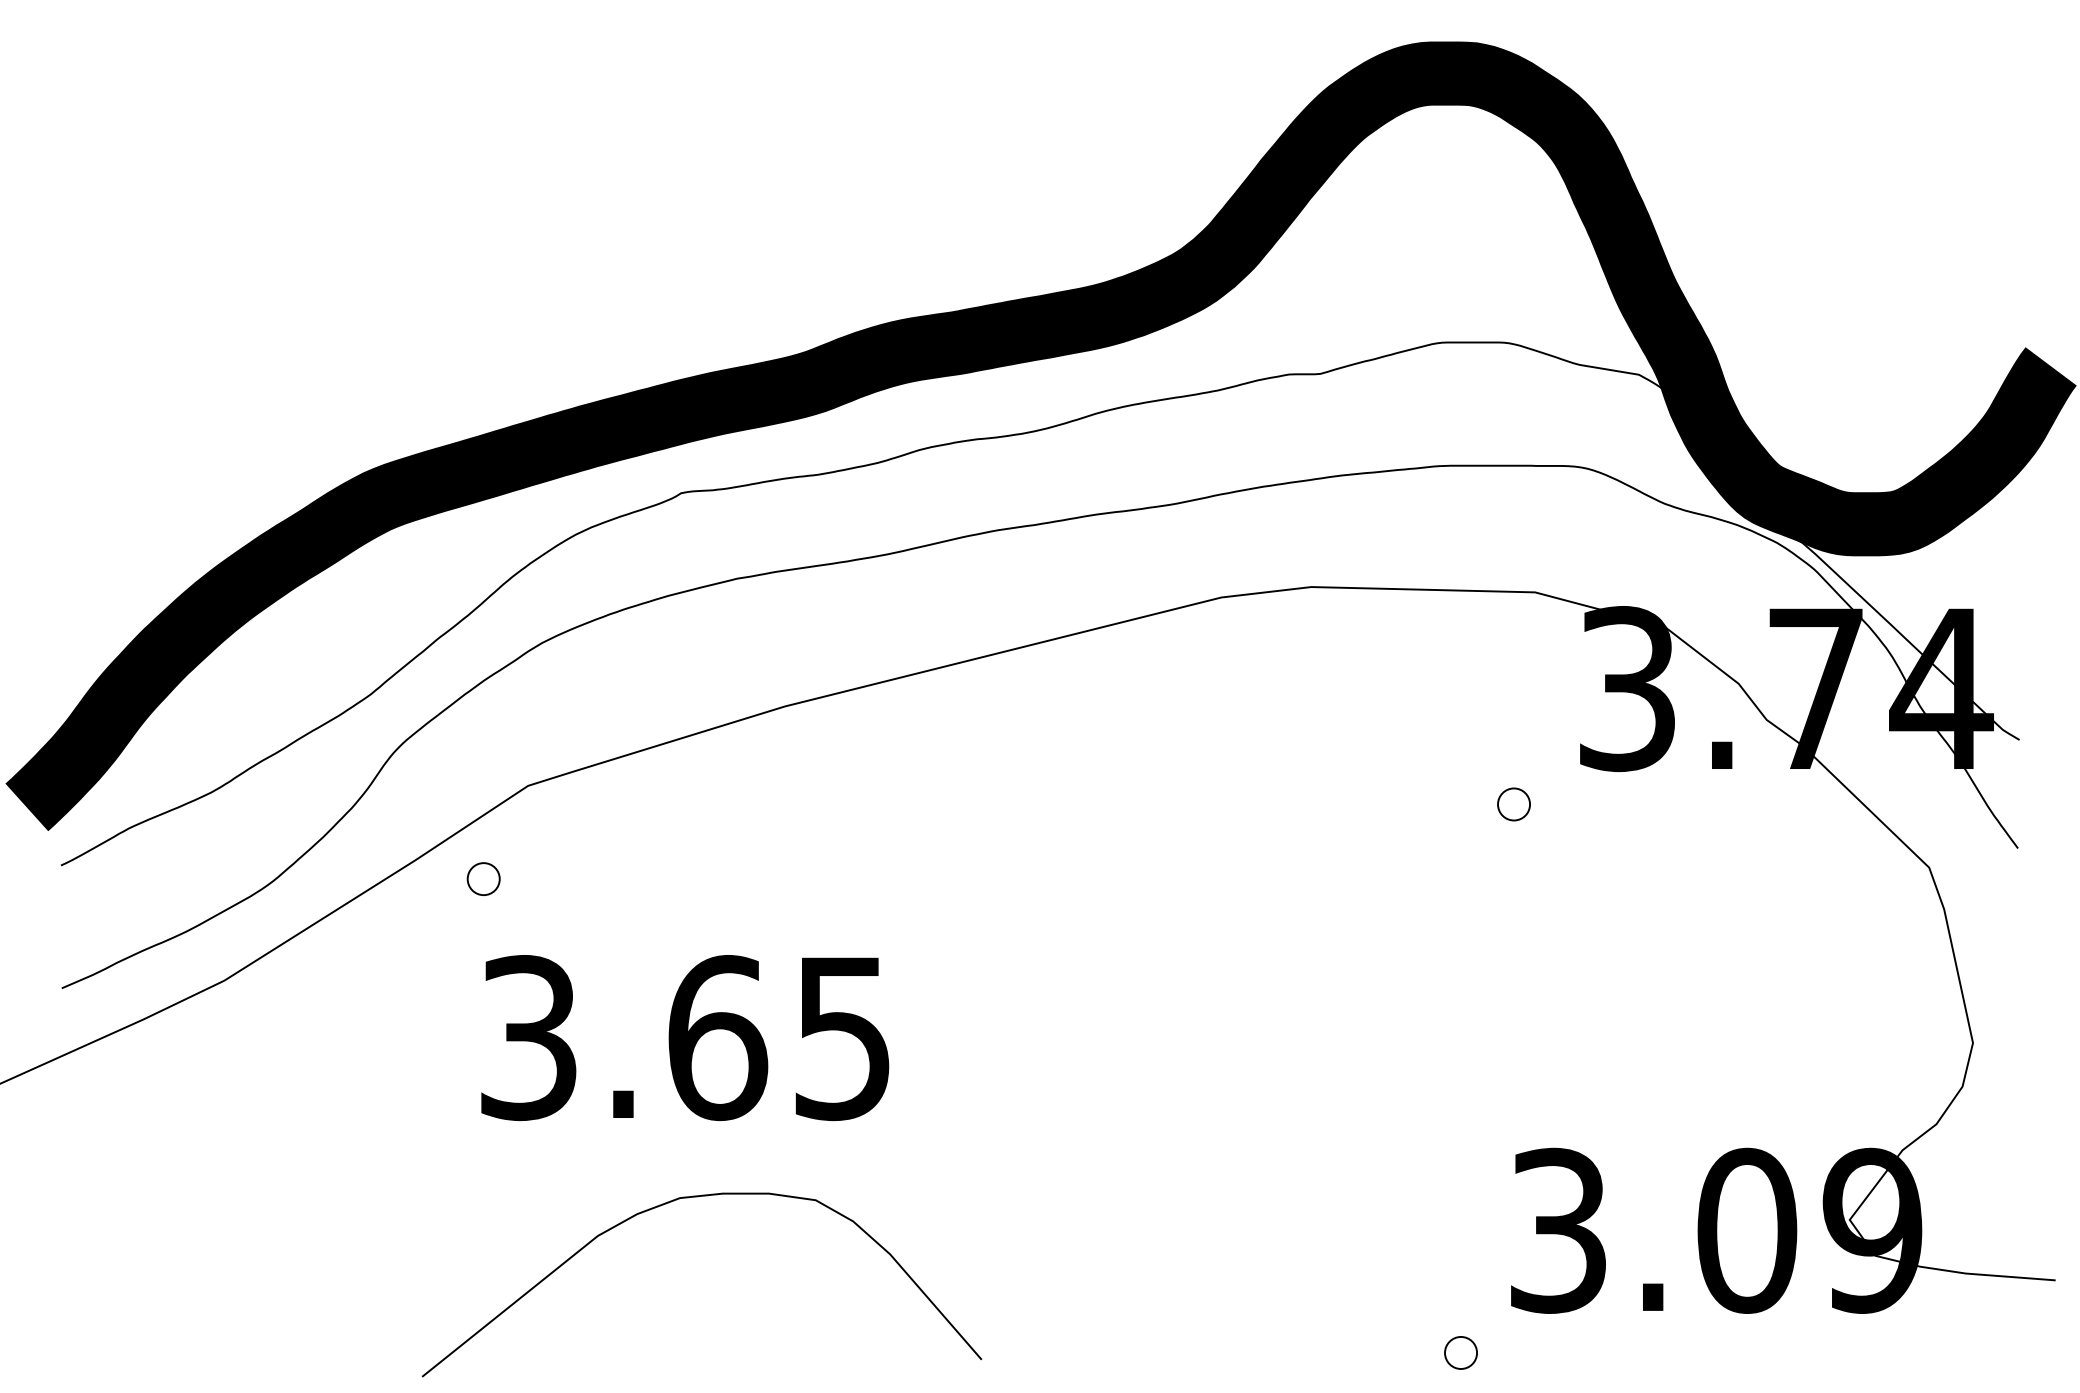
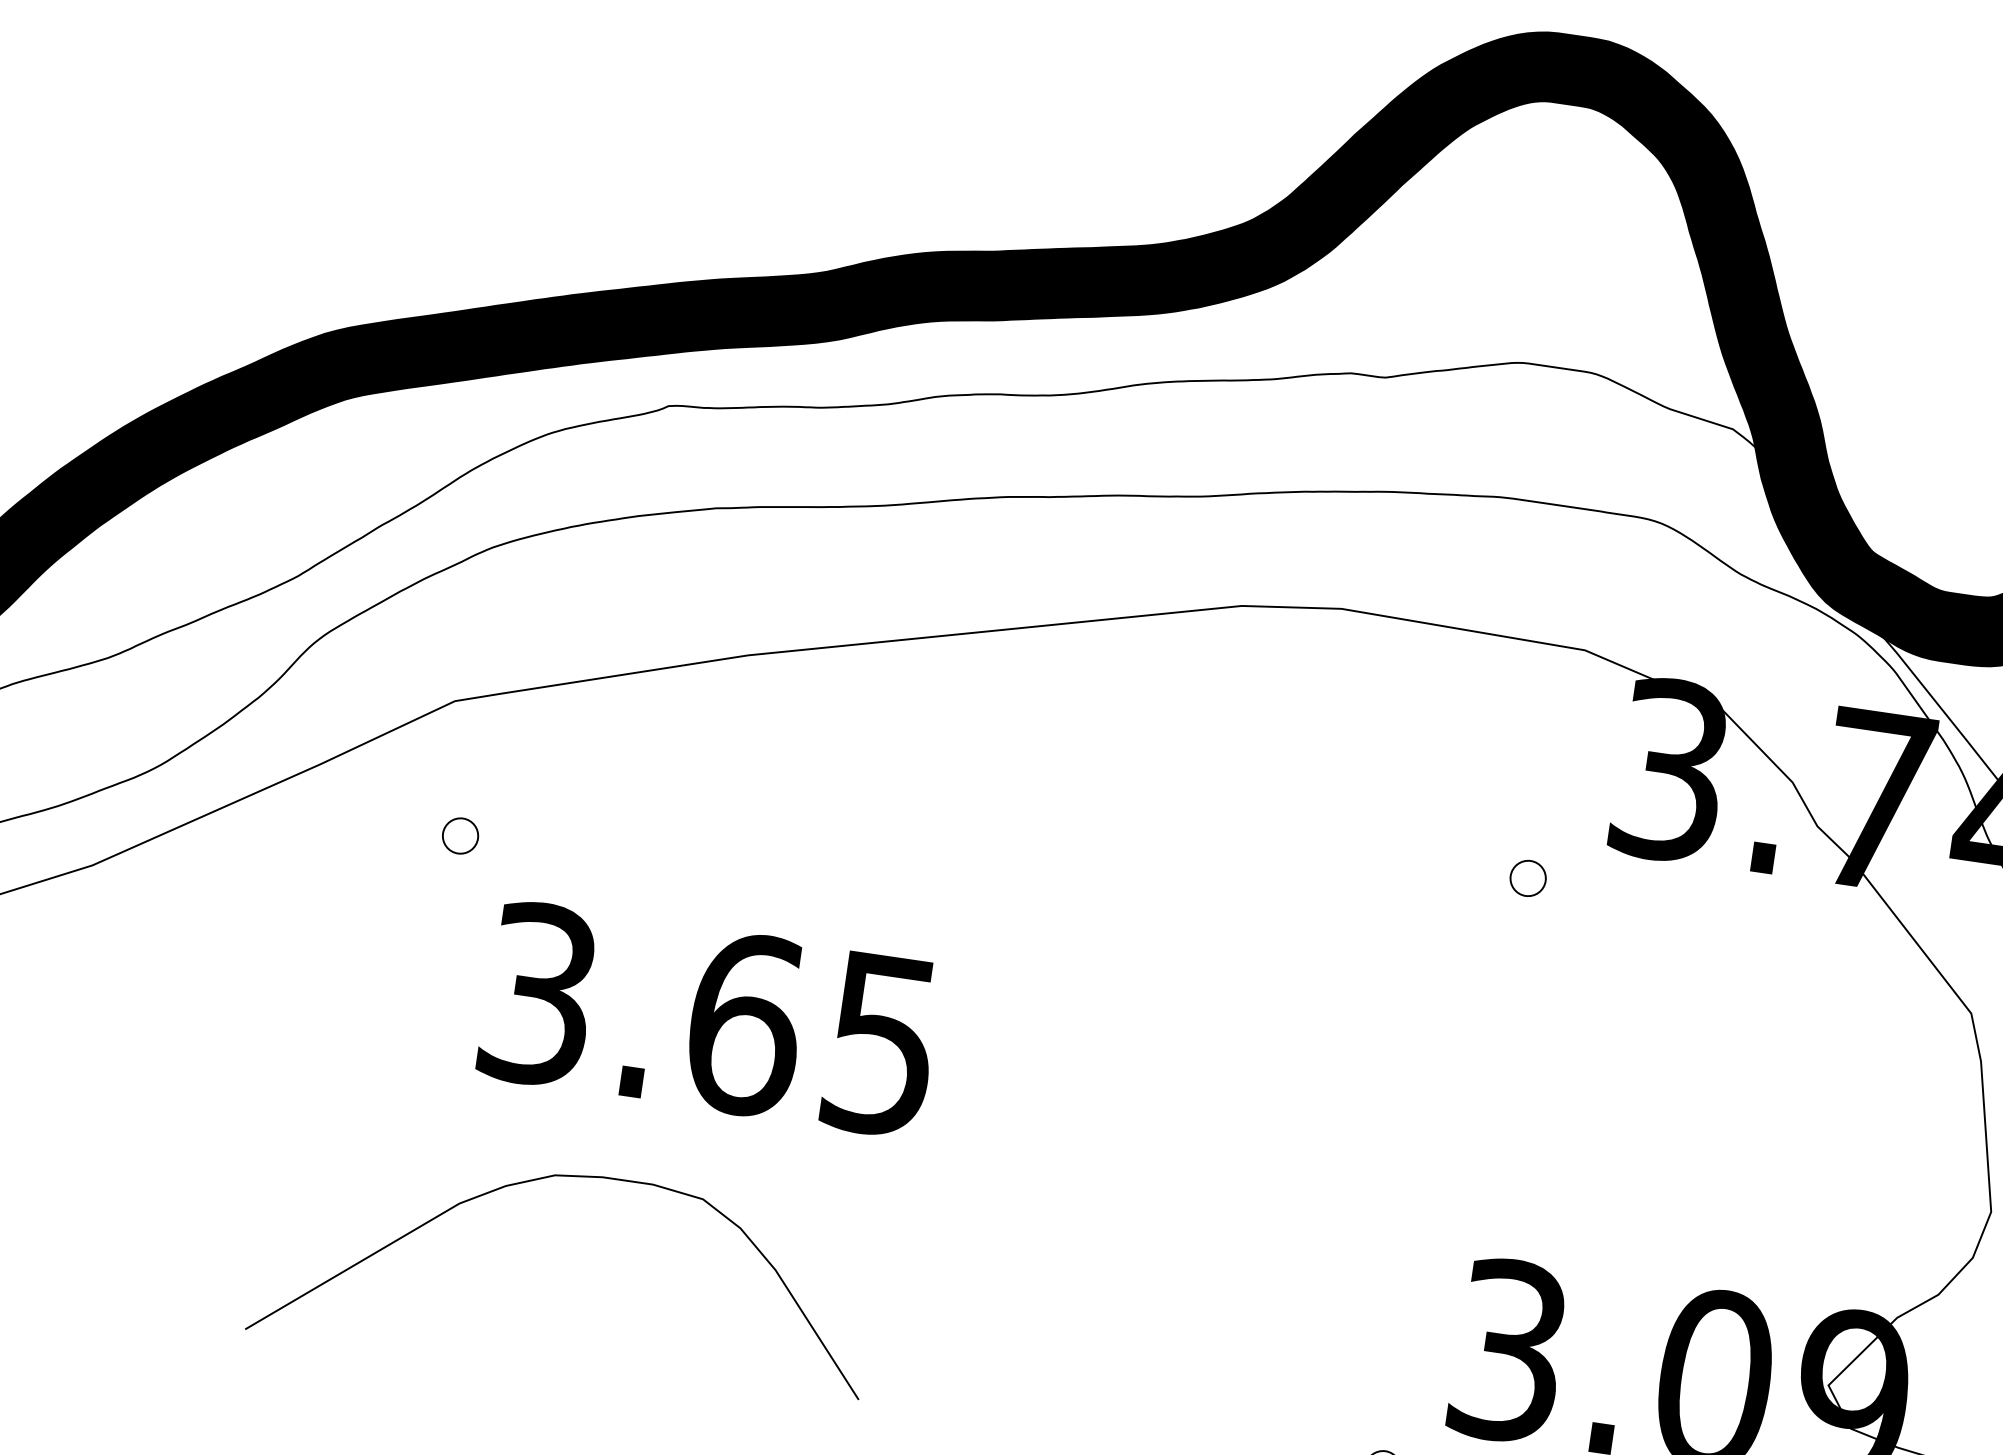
part: (483, 878) -> (460, 835), moved
text: (685, 1038) -> (709, 1019), moved

